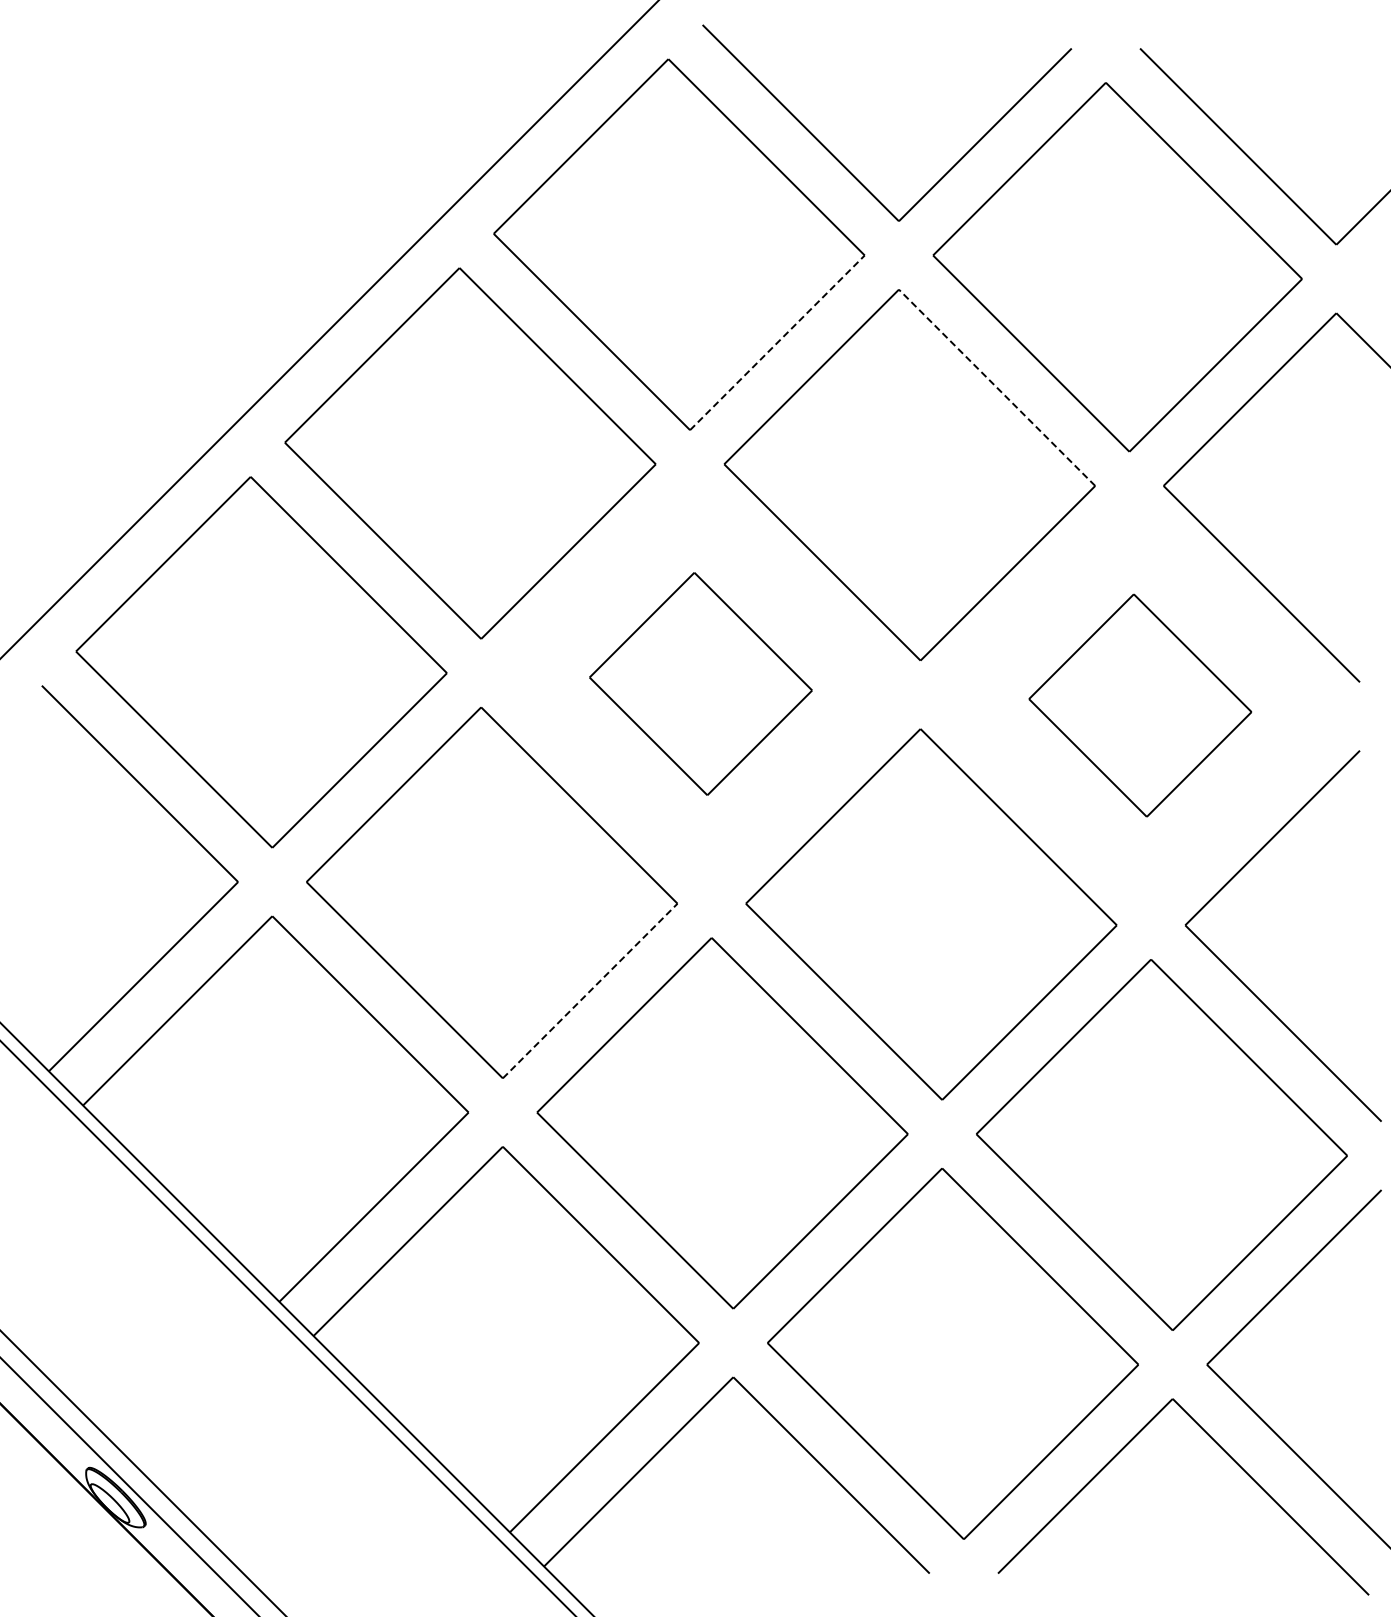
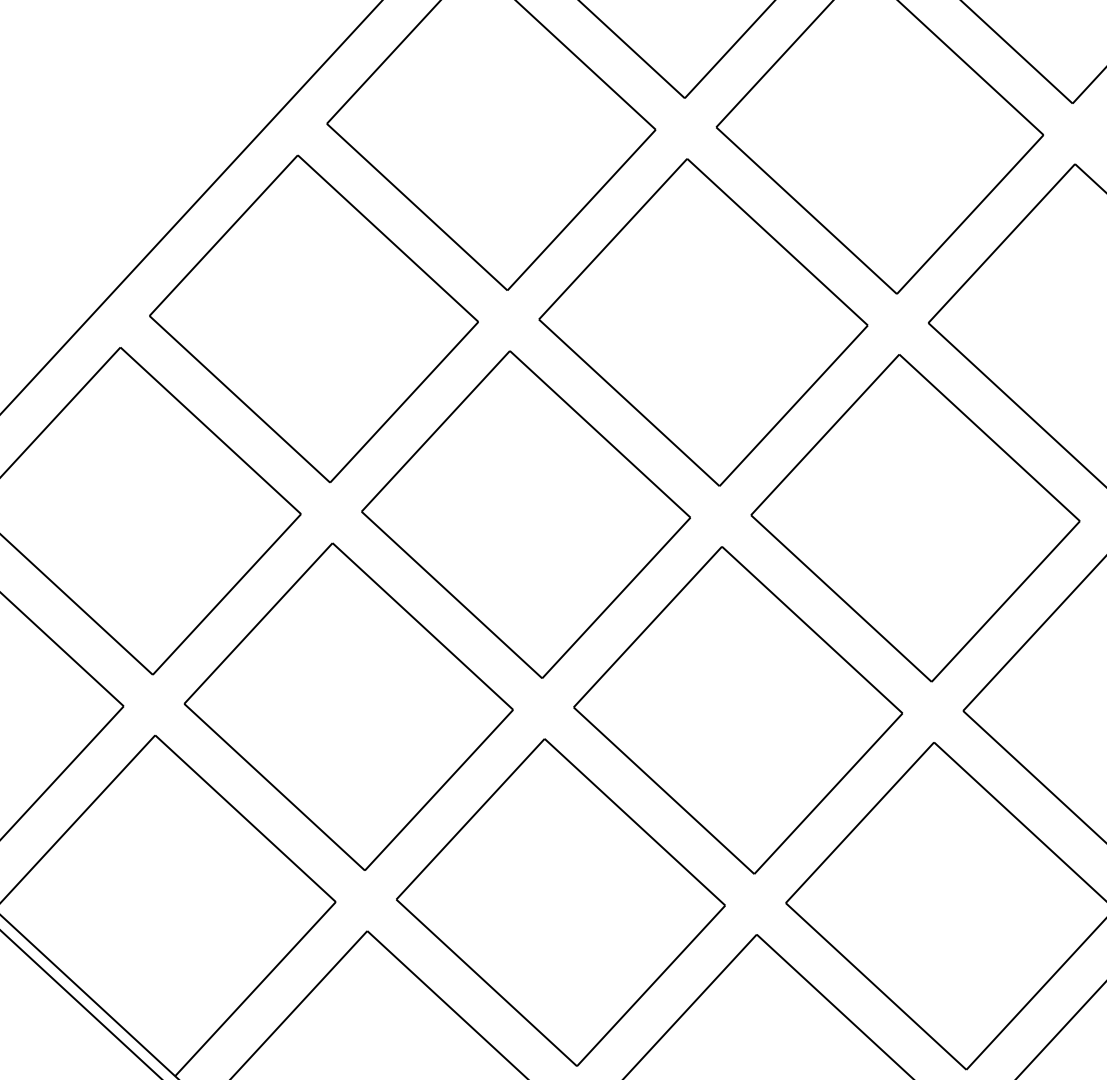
line: (777, 342) -> (581, 209), dashed -> solid
line: (997, 387) -> (777, 241), dashed -> solid
part: (700, 683) -> (525, 514), size x1.67
part: (1140, 705) -> (915, 518), size x1.67
line: (590, 991) -> (439, 790), dashed -> solid

